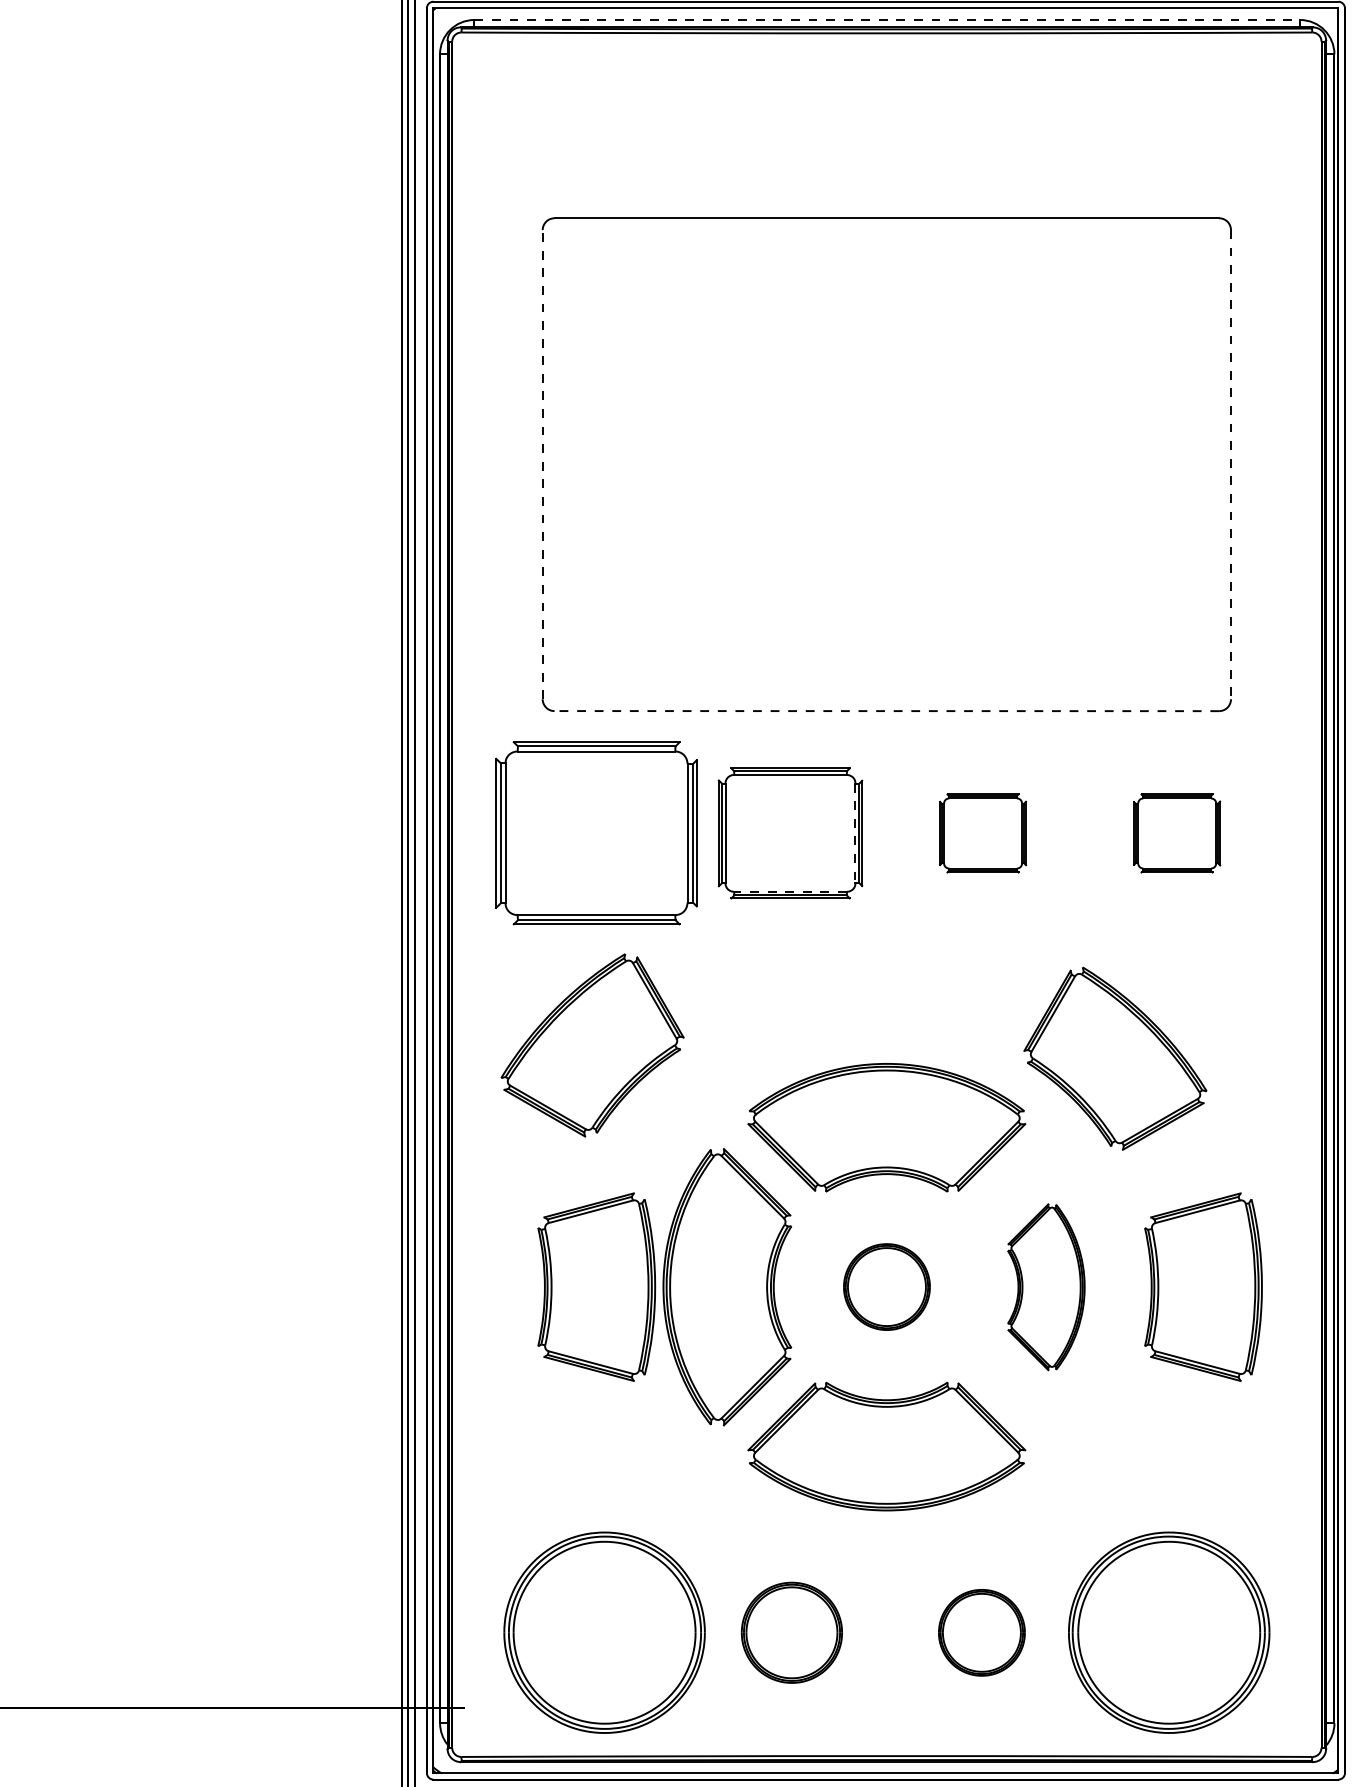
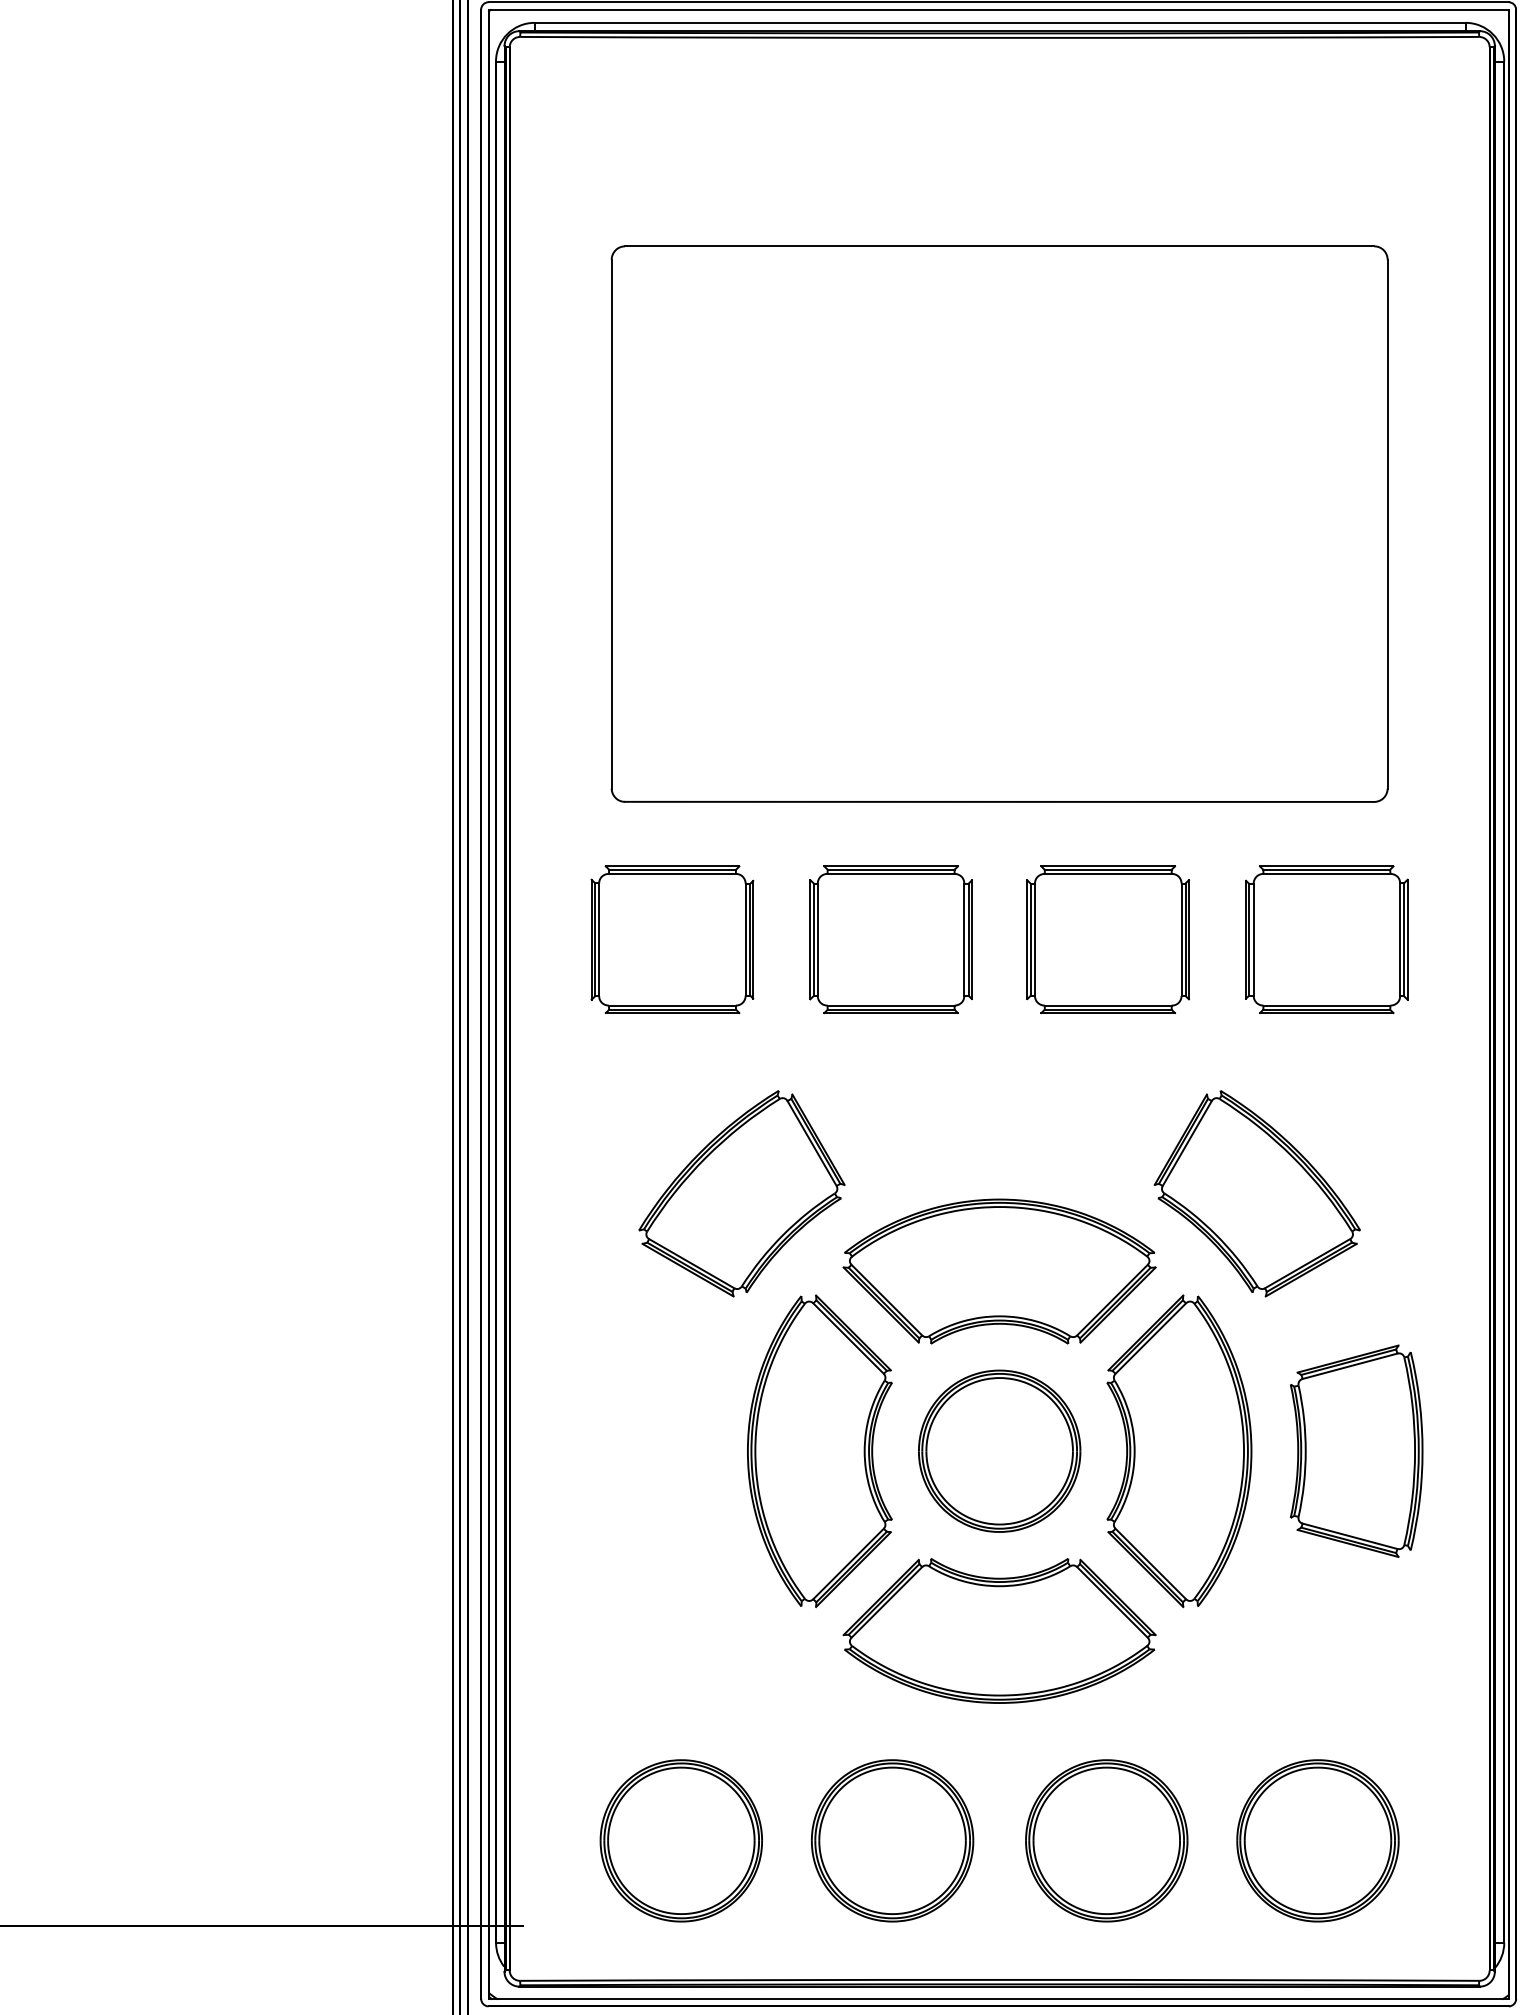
line: (887, 19) -> (1000, 22), dashed -> solid
line: (542, 464) -> (611, 523), dashed -> solid
line: (1230, 465) -> (1387, 524), dashed -> solid
line: (886, 710) -> (999, 801), dashed -> solid
part: (596, 833) -> (672, 939), size x0.71
part: (982, 833) -> (1107, 939), size x1.67
part: (1176, 833) -> (1326, 939), size x1.67
line: (855, 834) -> (964, 940), dashed -> solid
line: (789, 891) -> (890, 1005), dashed -> solid
part: (592, 1045) -> (741, 1193), moved
part: (596, 1286) -> (672, 1450), removed
part: (886, 1286) -> (999, 1450), size x1.67
part: (1046, 1287) -> (1179, 1451), size x1.67
part: (603, 1632) -> (680, 1840), size x0.71
part: (791, 1632) -> (892, 1840), size x1.43
part: (981, 1632) -> (1106, 1840), size x1.67
part: (1168, 1632) -> (1317, 1840), size x0.71

